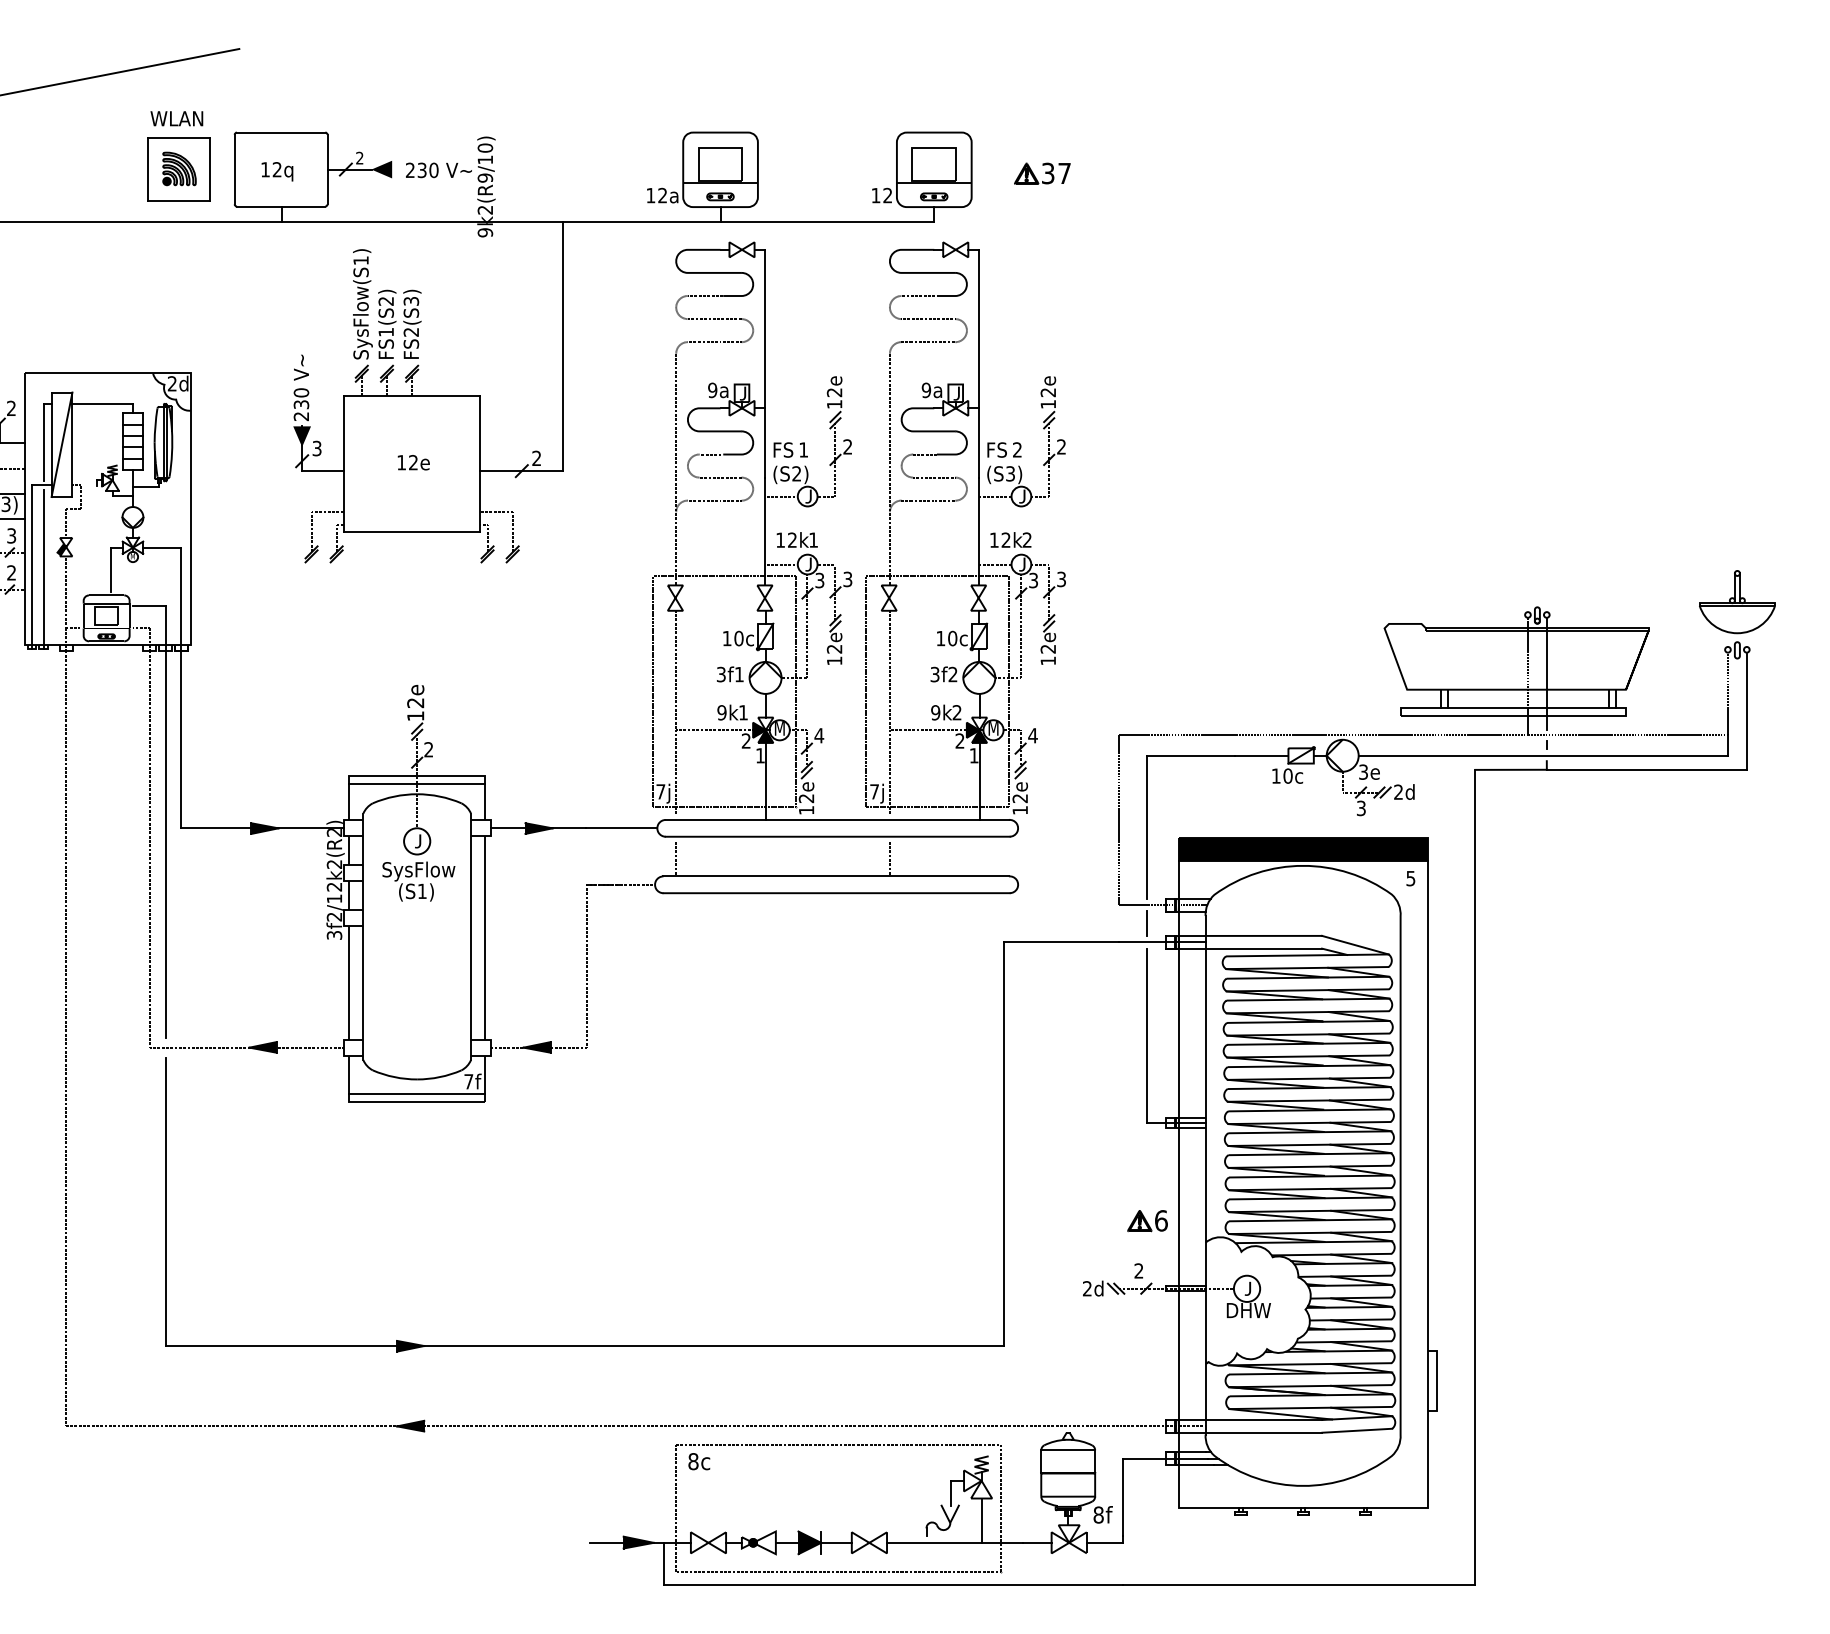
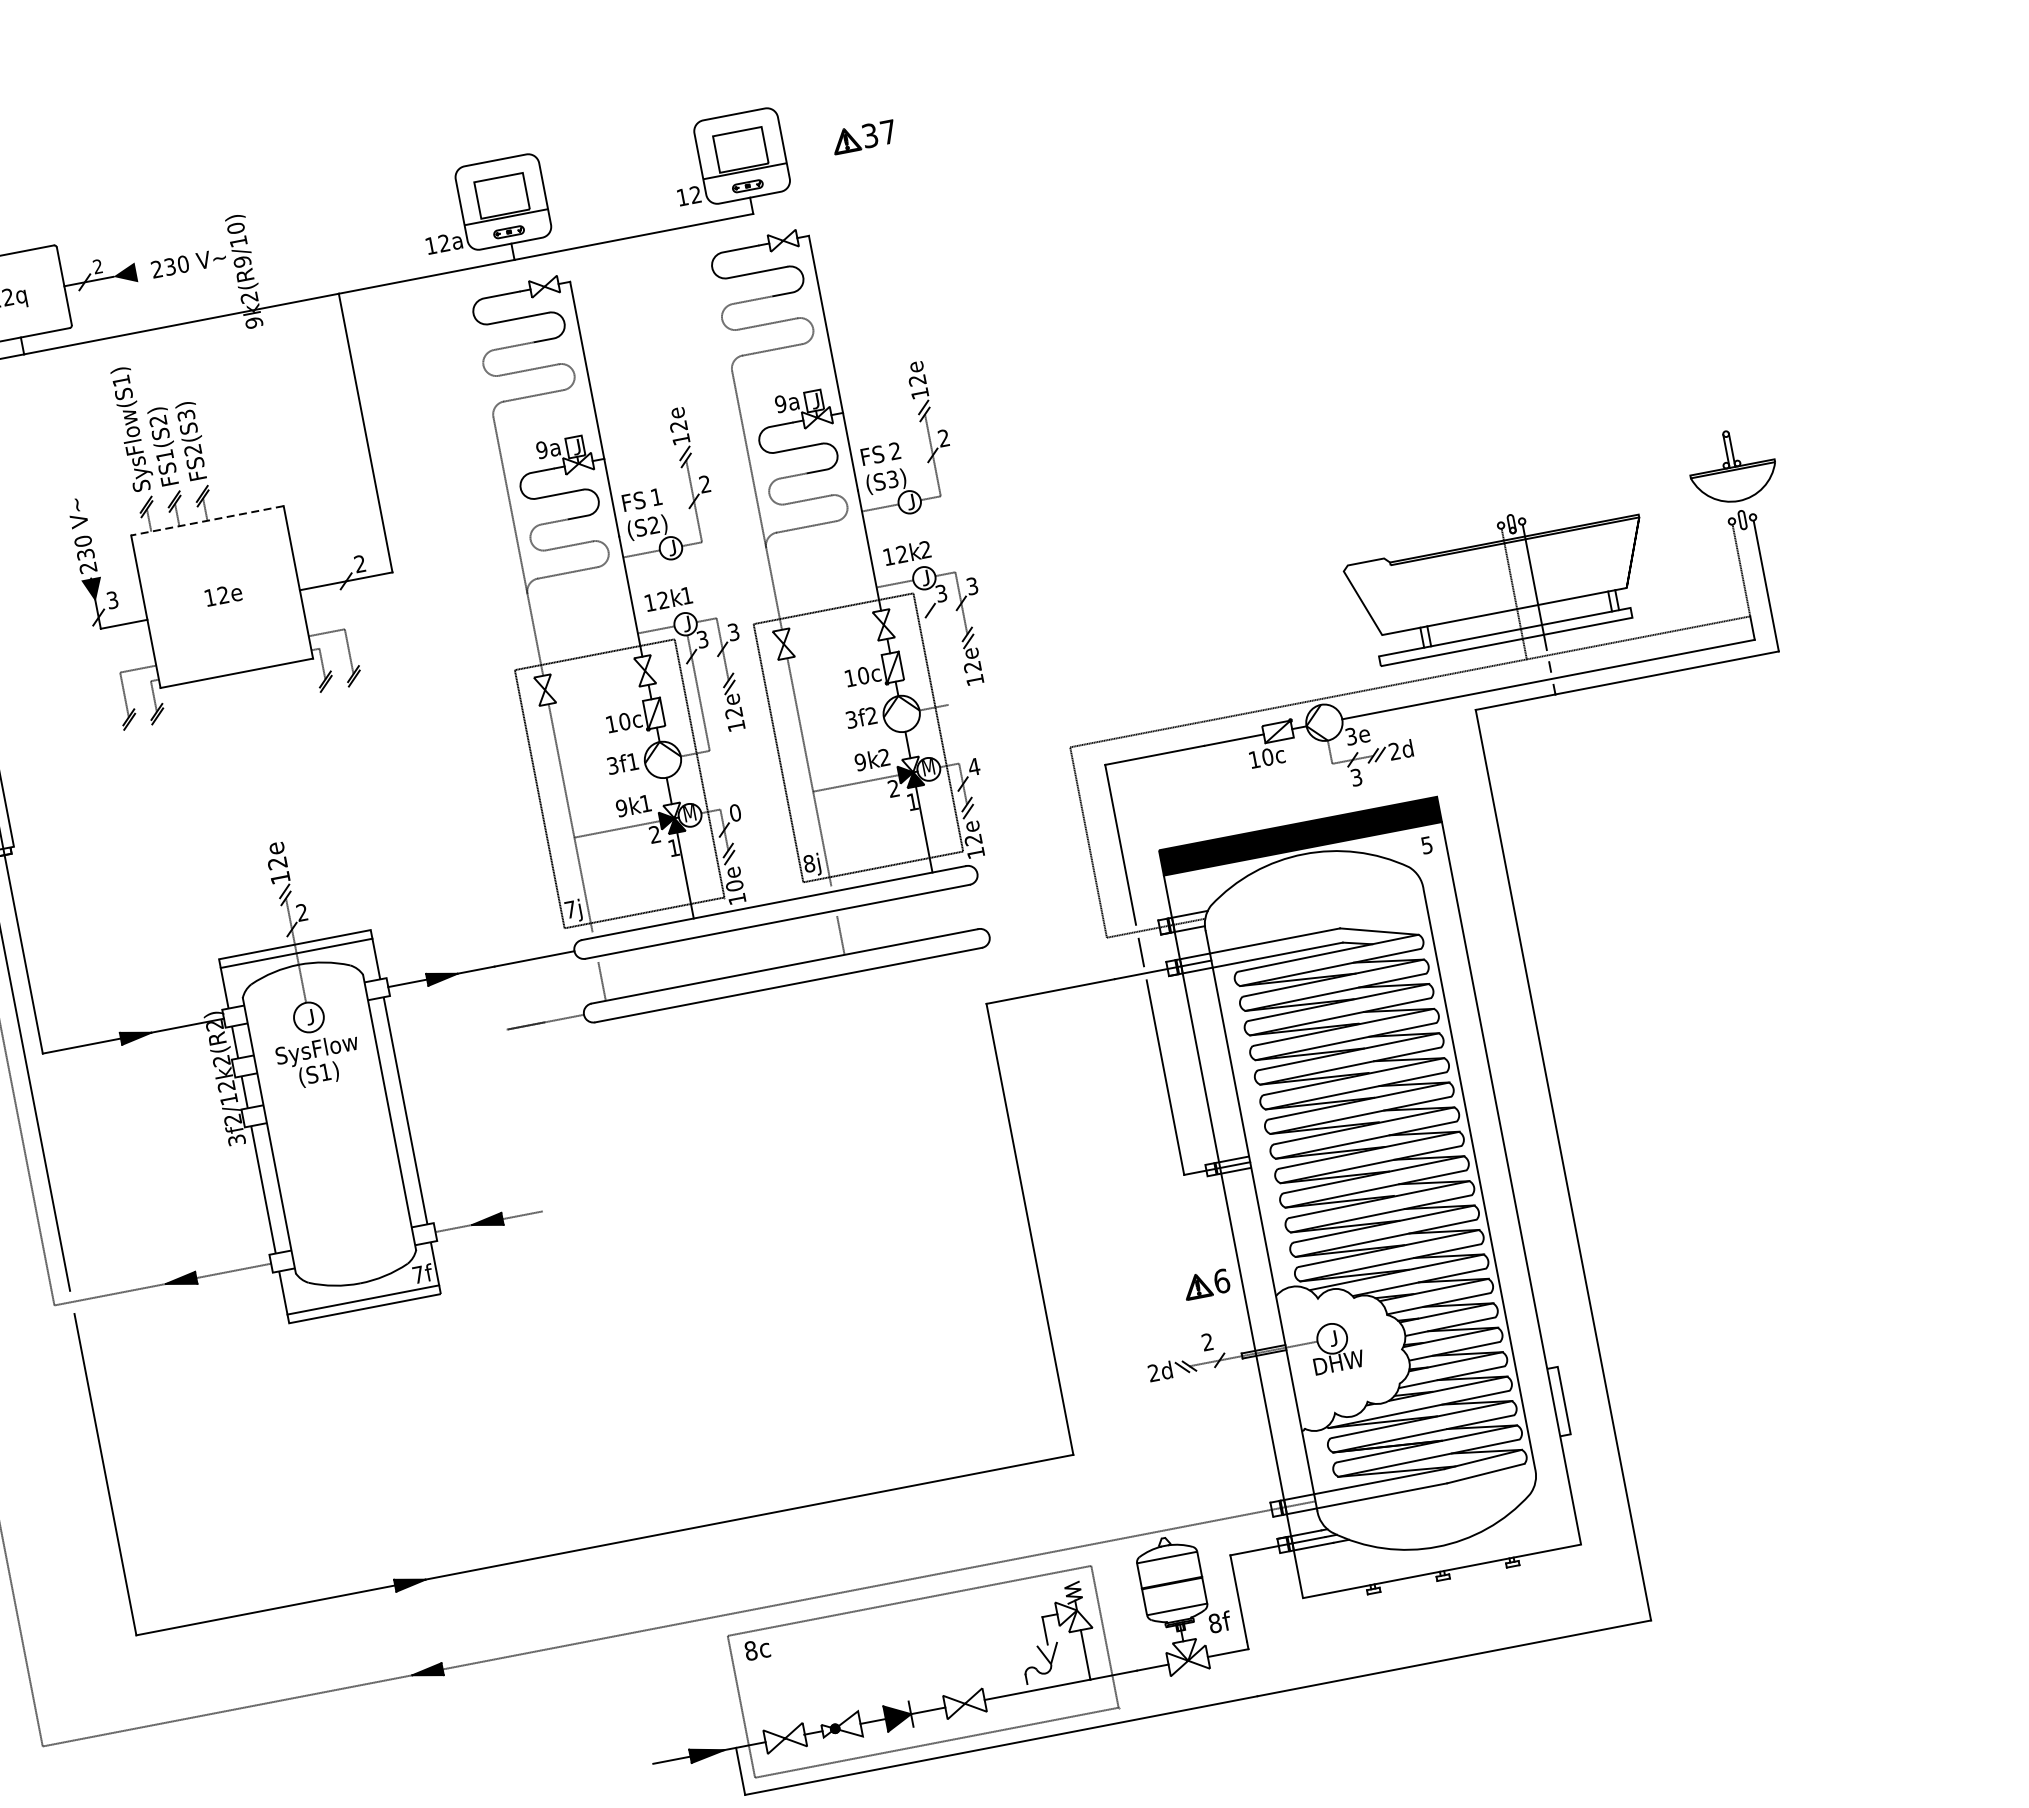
line: (411, 395) -> (206, 520), solid -> dashed
line: (1021, 625) -> (937, 646), removed
text: (819, 735) -> (735, 812), 4 -> 0
text: (874, 791) -> (809, 863), 7j -> 8j
text: (806, 798) -> (734, 885), 12e -> 10e
line: (586, 965) -> (524, 1119), removed

